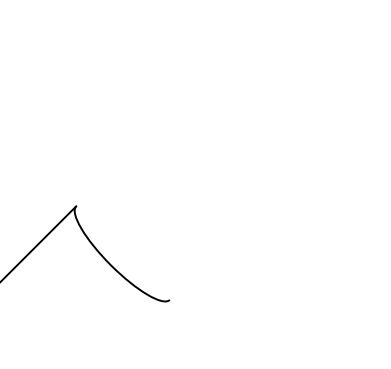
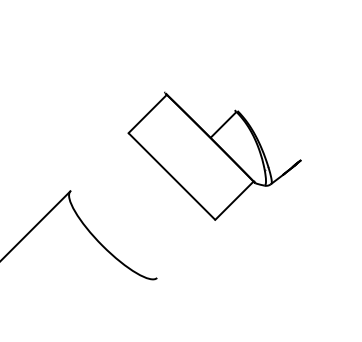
part: (231, 167) -> (214, 155), added

